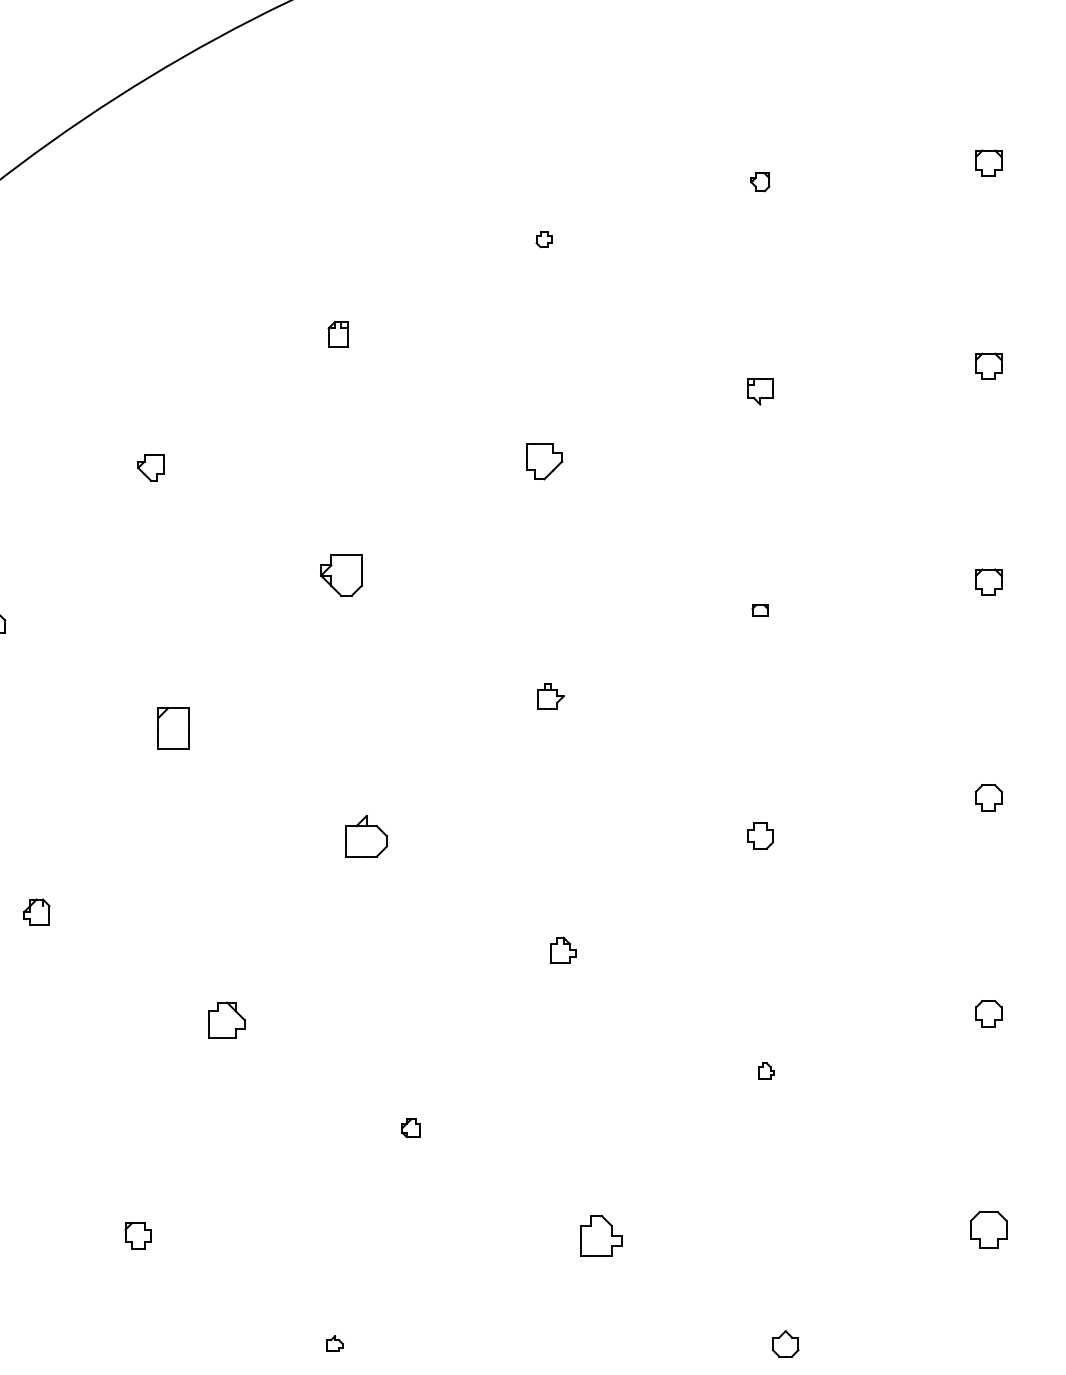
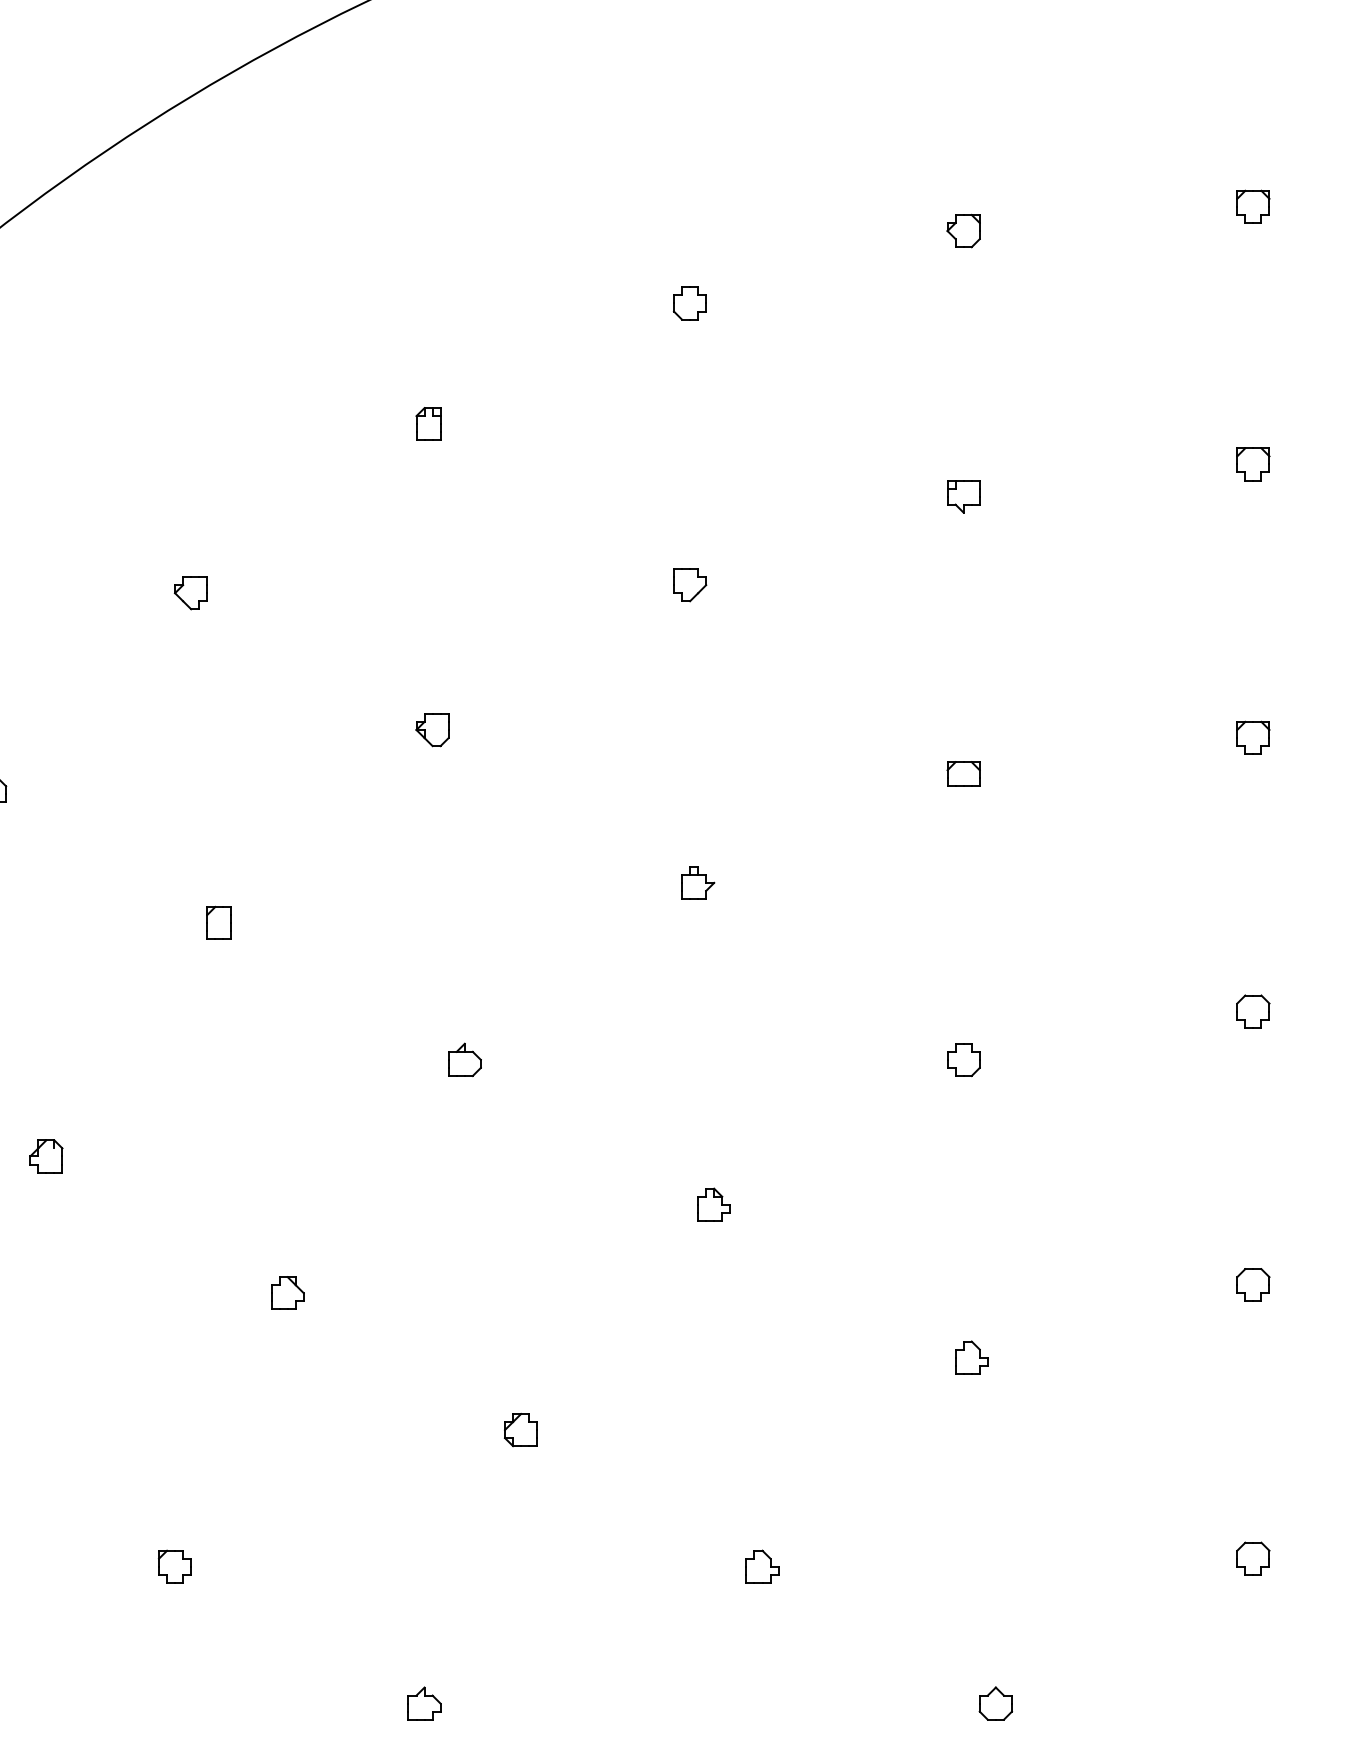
part: (760, 181) -> (963, 230), size x1.43
part: (544, 239) -> (689, 303), size x1.67
part: (544, 461) -> (690, 585), size x0.71
part: (341, 576) -> (432, 730), size x0.62
part: (760, 610) -> (963, 773), size x1.67
part: (172, 727) -> (218, 922), size x0.62
part: (366, 835) -> (464, 1059), size x0.62
part: (226, 1019) -> (287, 1292), size x0.71
part: (766, 1070) -> (971, 1357), size x1.67
part: (410, 1128) -> (520, 1430), size x1.43
part: (988, 1229) -> (1253, 1558), size x0.71
part: (601, 1235) -> (762, 1566), size x0.62
part: (335, 1343) -> (424, 1703), size x1.67

